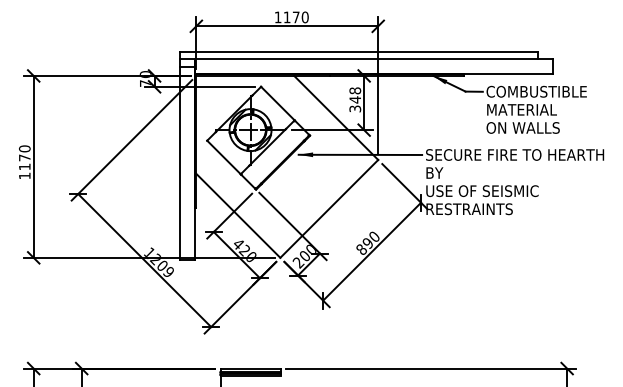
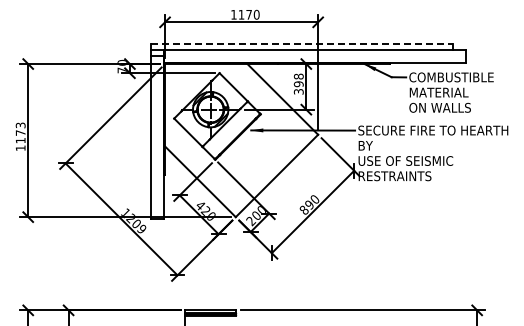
line: (358, 51) -> (301, 43), solid -> dashed
text: (354, 100) -> (298, 84), 348 -> 398
text: (24, 148) -> (20, 125), 1170 -> 1173

